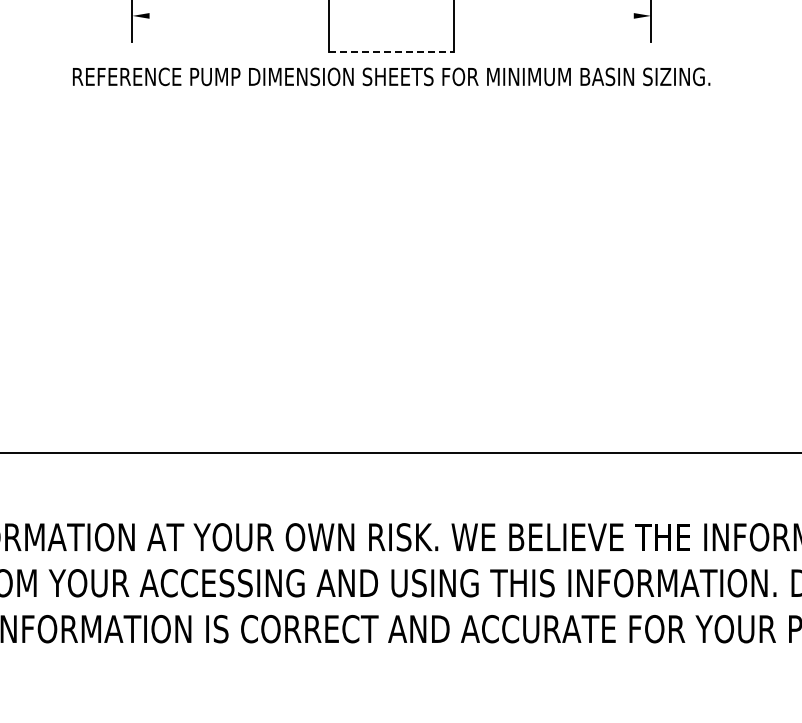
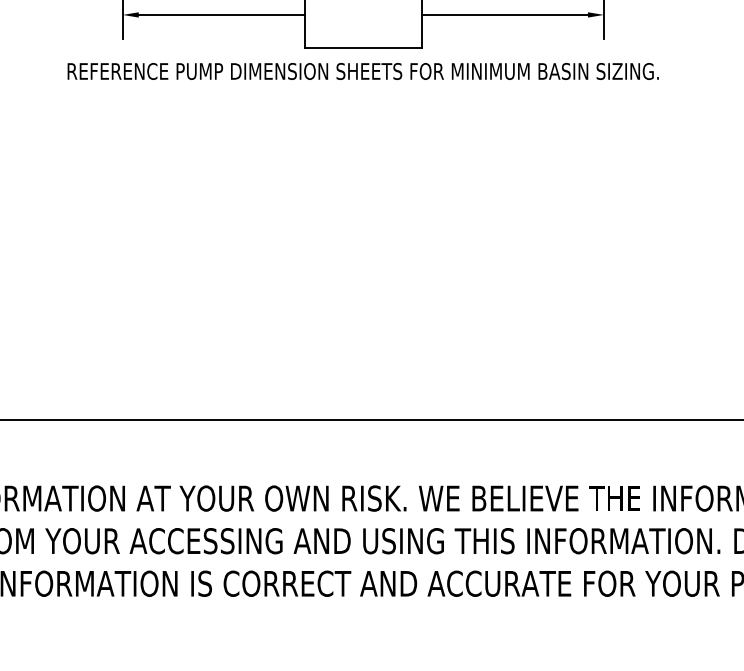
line: (239, 15) -> (222, 14), added
line: (543, 15) -> (504, 14), added
line: (391, 51) -> (363, 47), dashed -> solid

